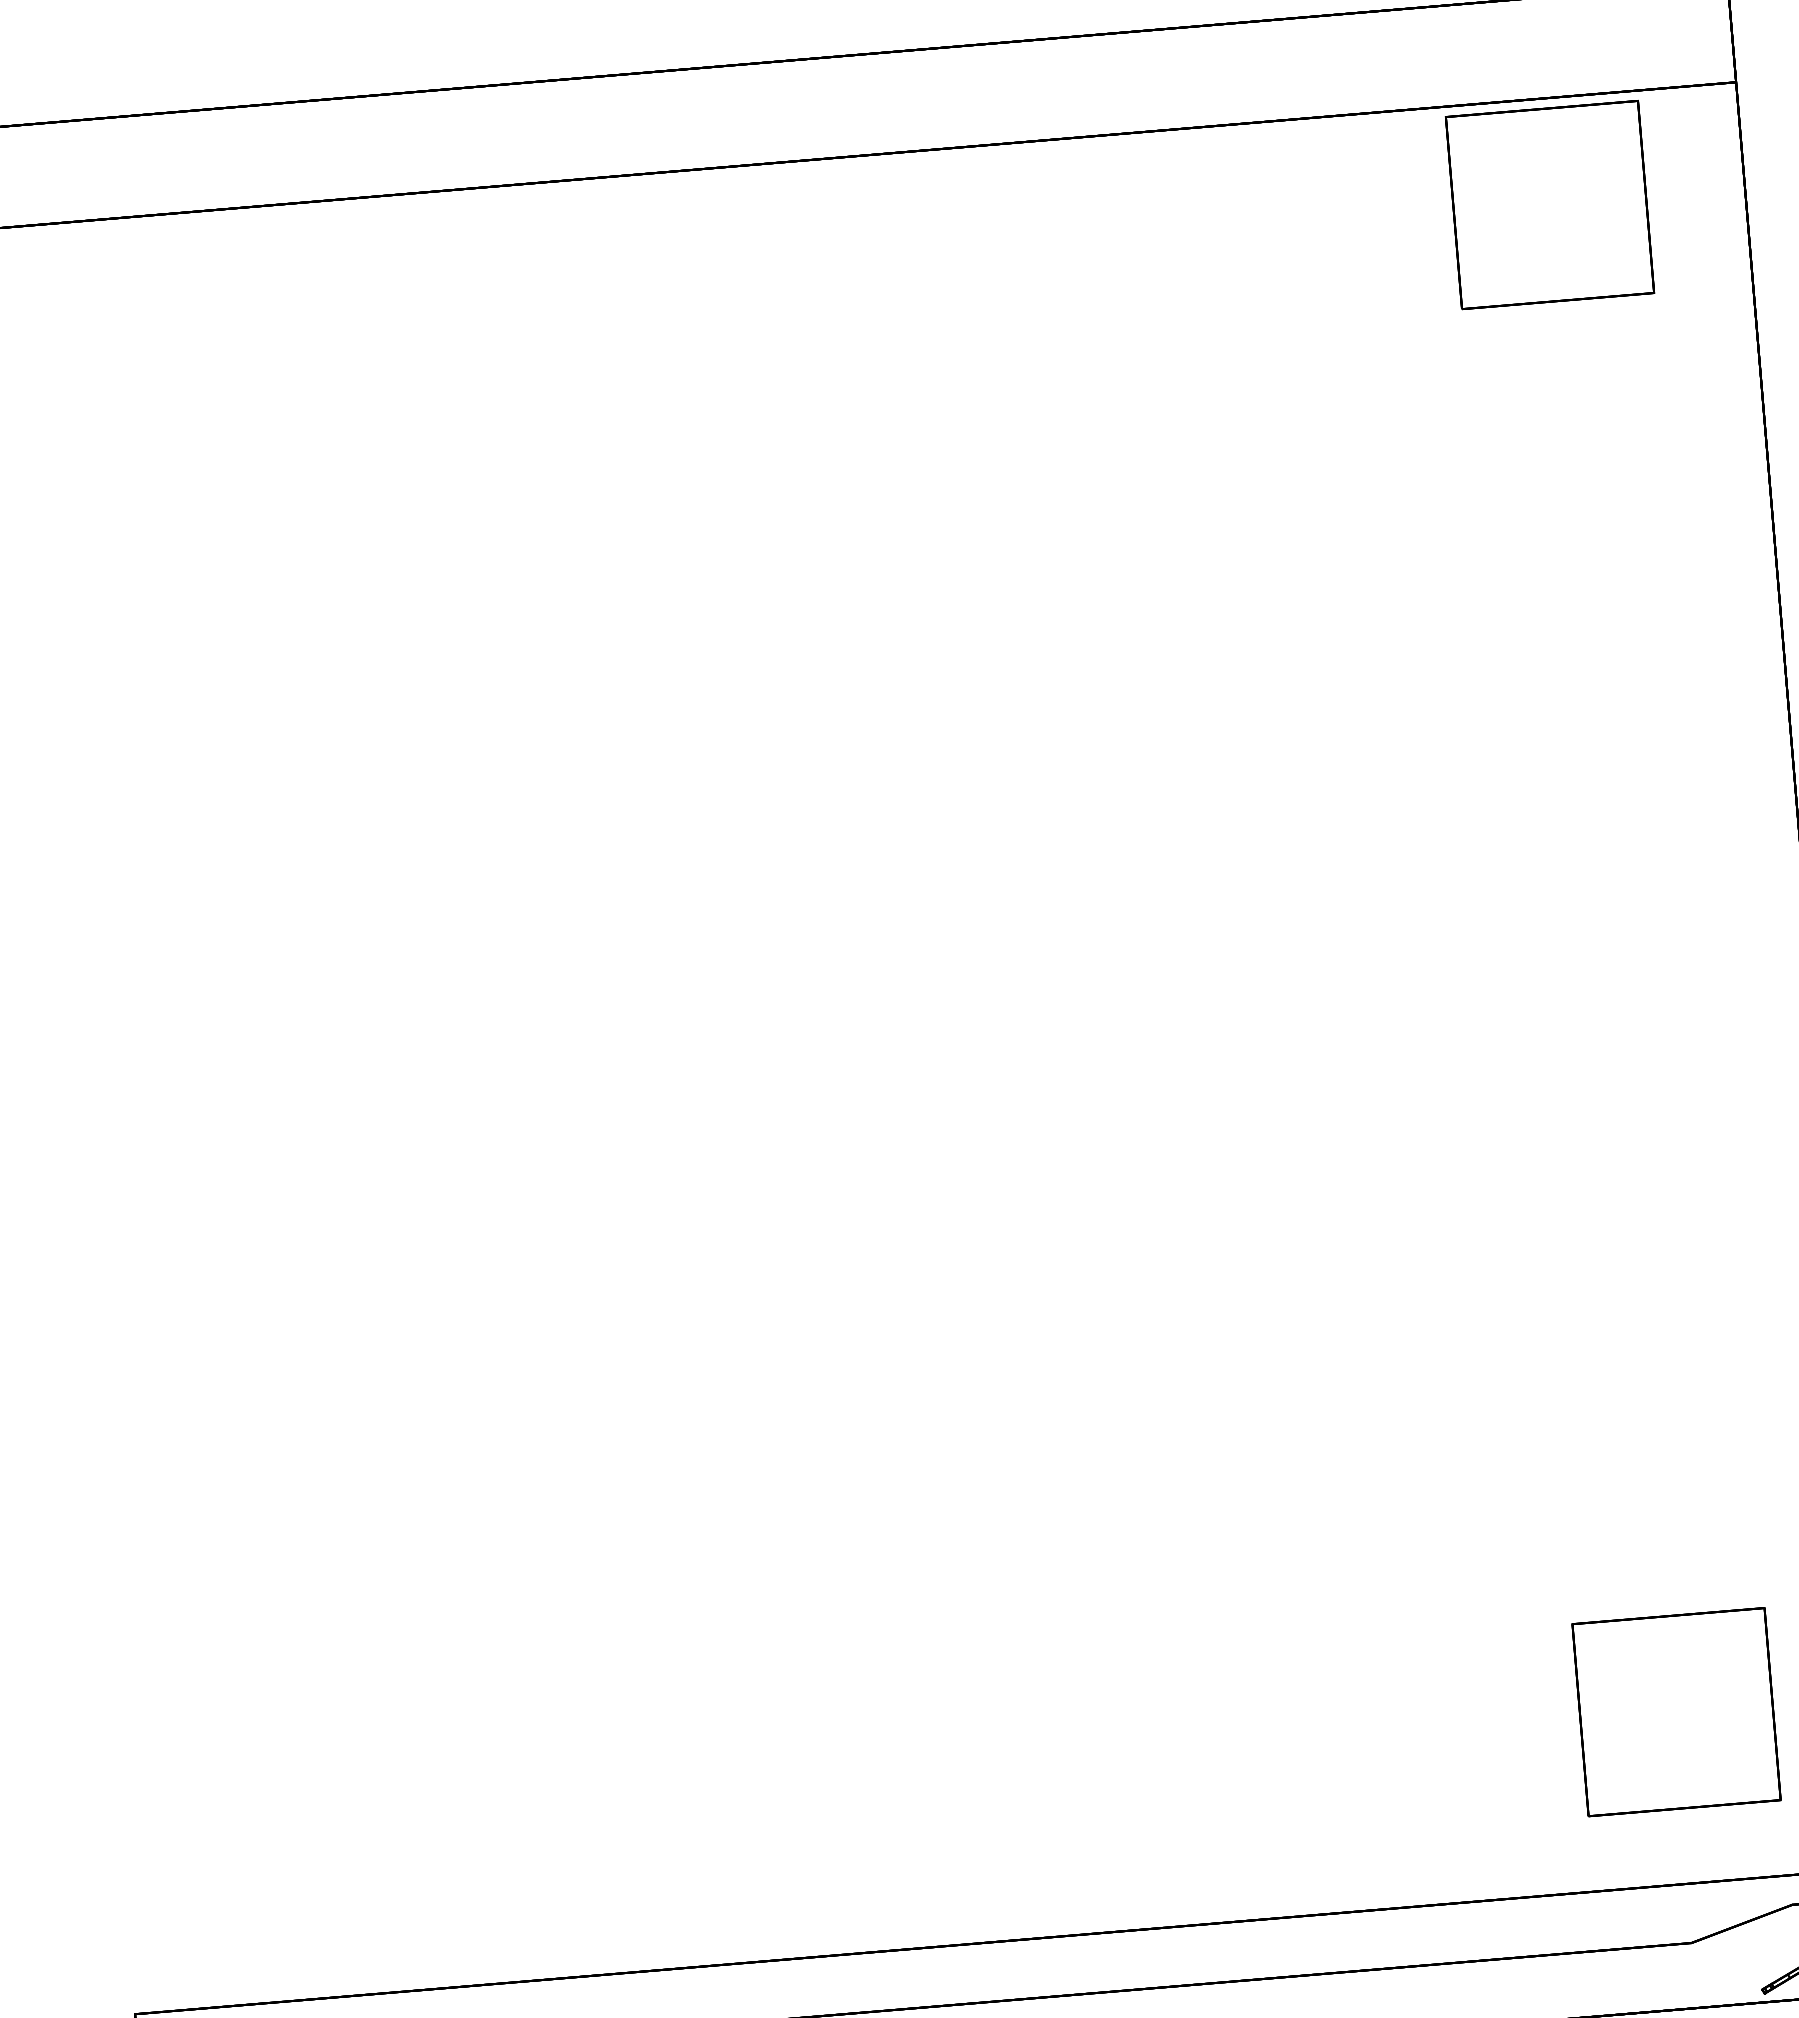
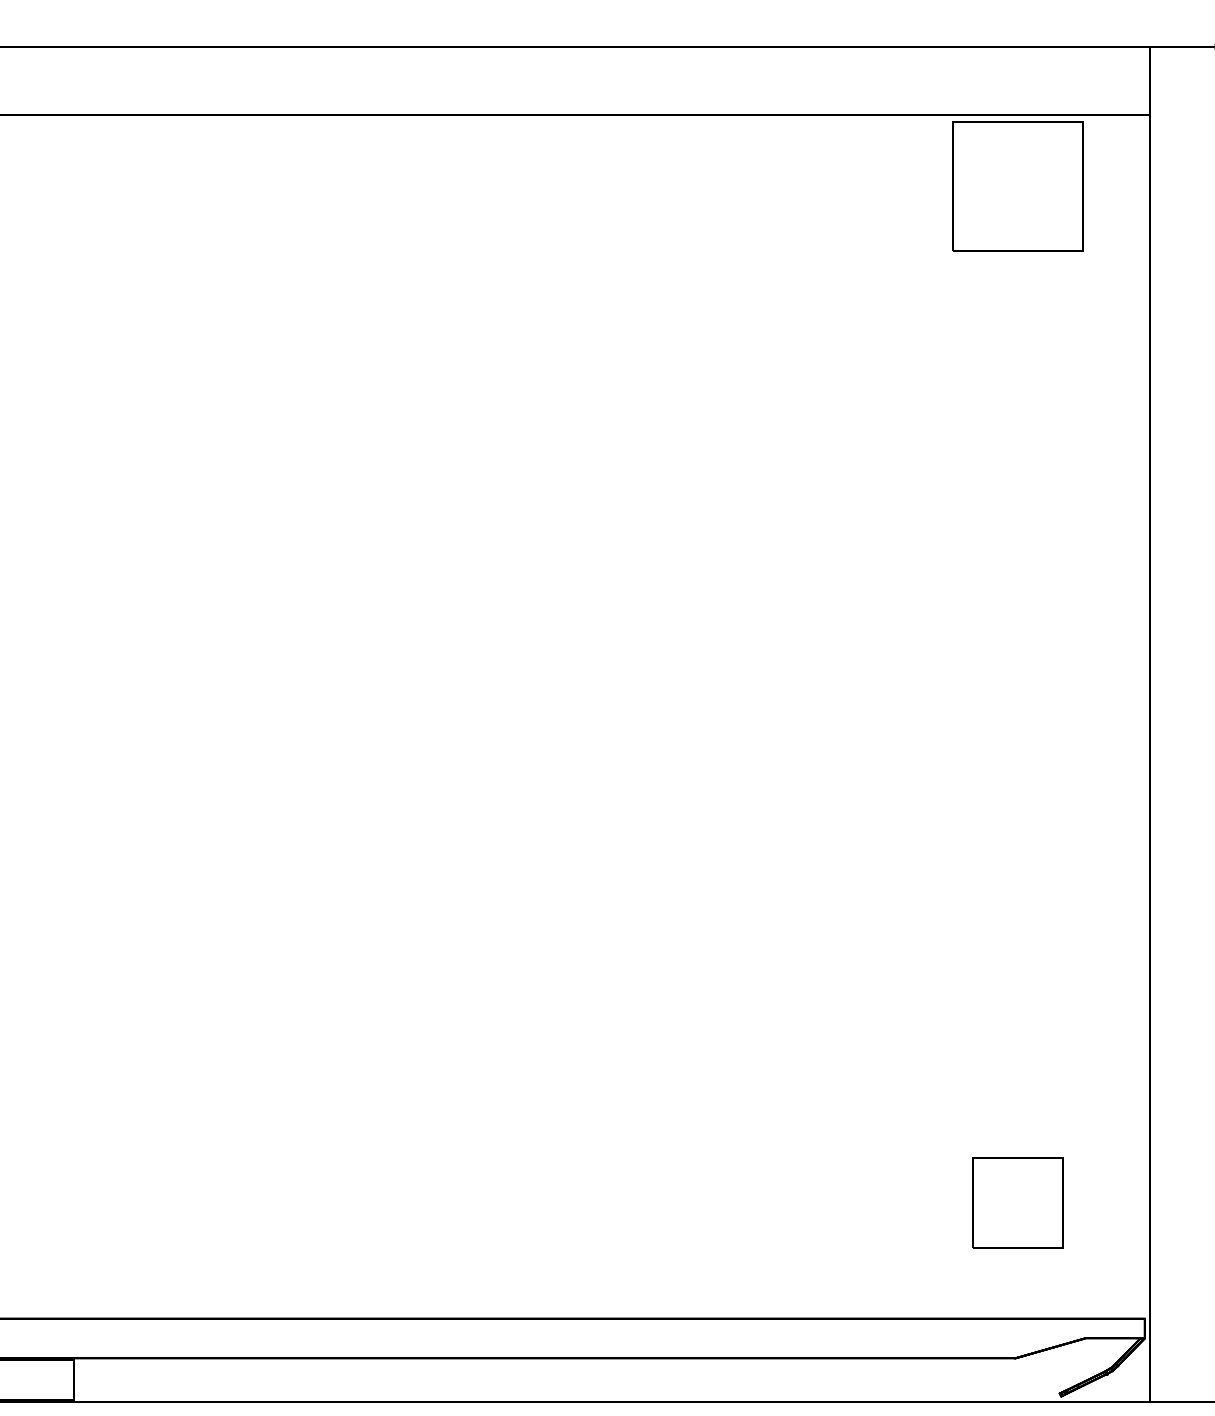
part: (1675, 1711) -> (1017, 1202), size x0.7

